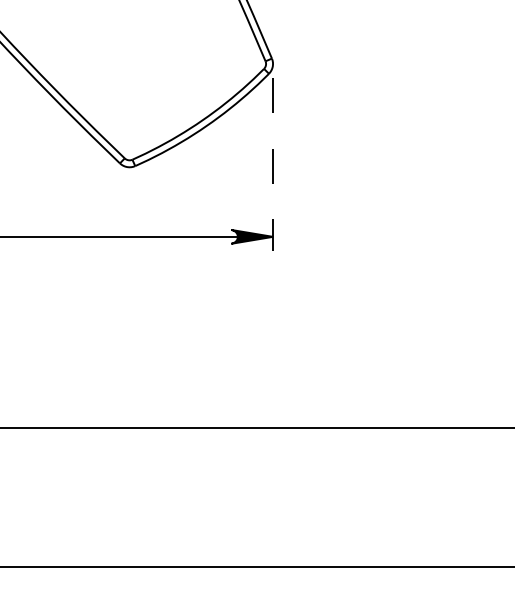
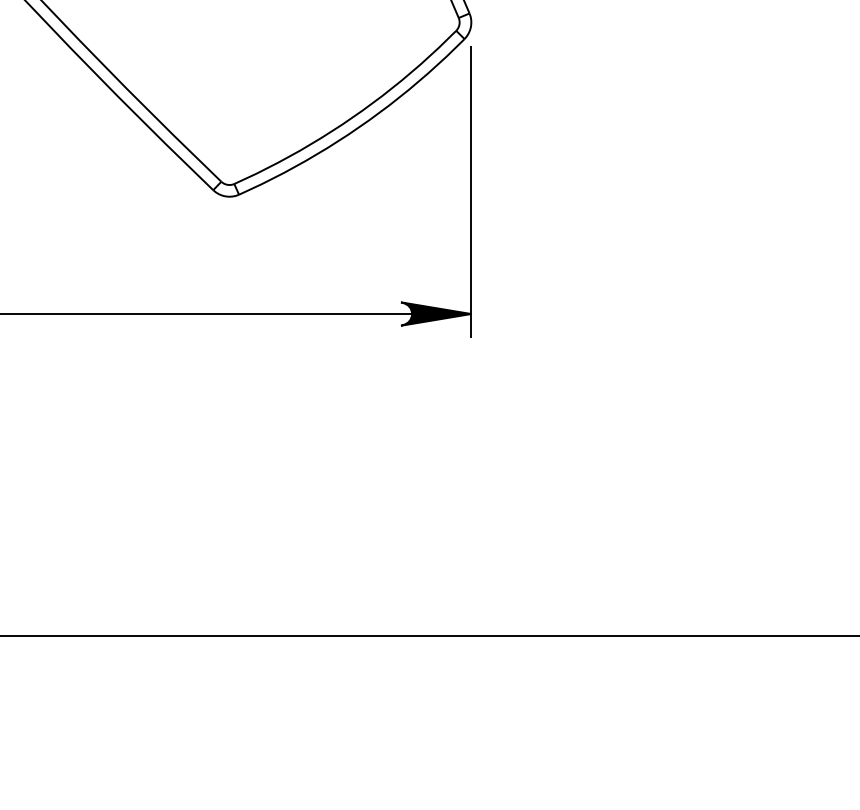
line: (273, 164) -> (472, 192), dashed -> solid

